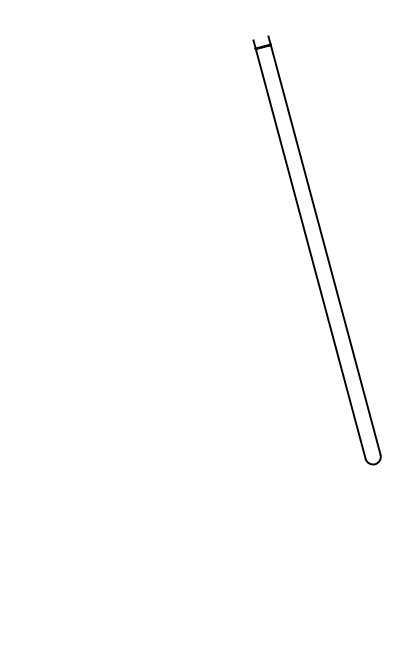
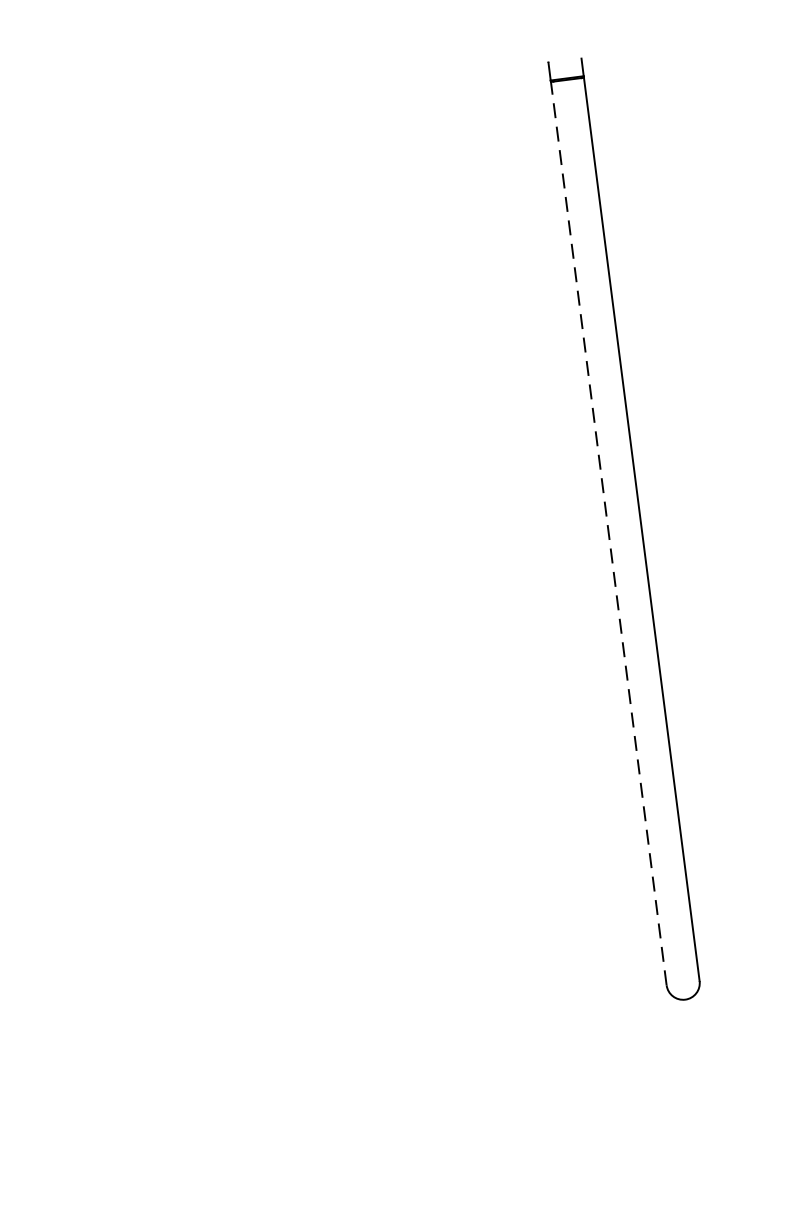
line: (310, 253) -> (608, 532), solid -> dashed

